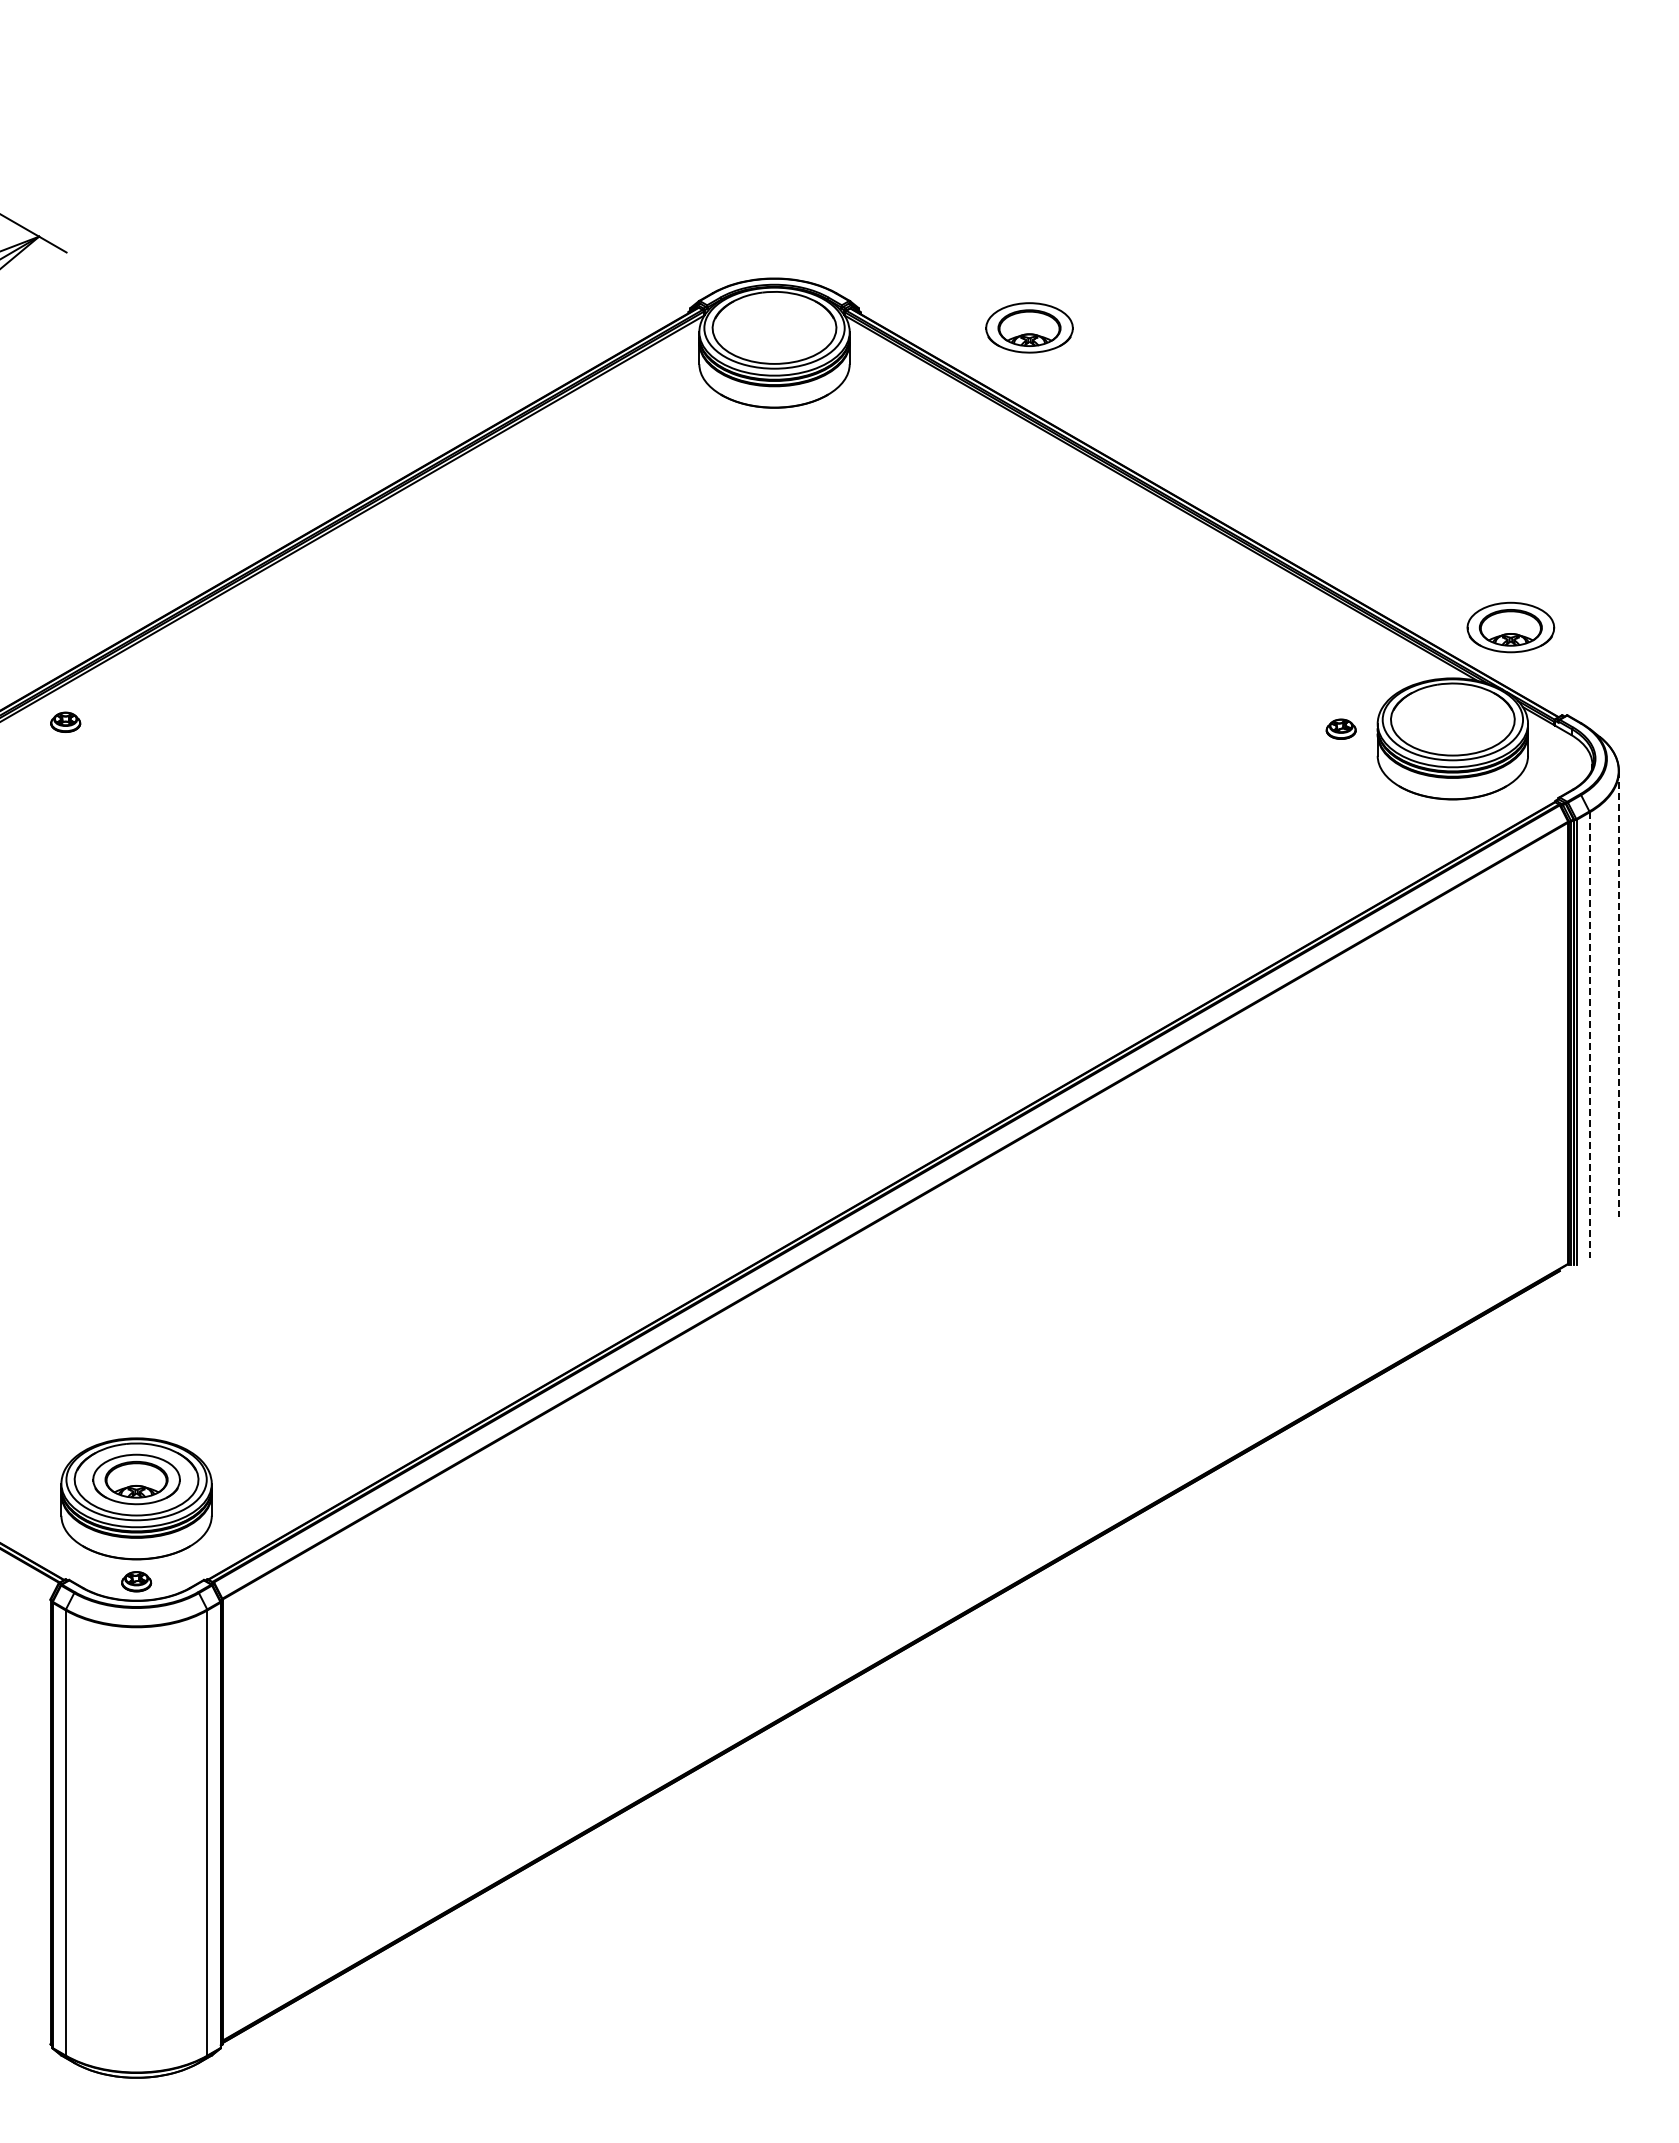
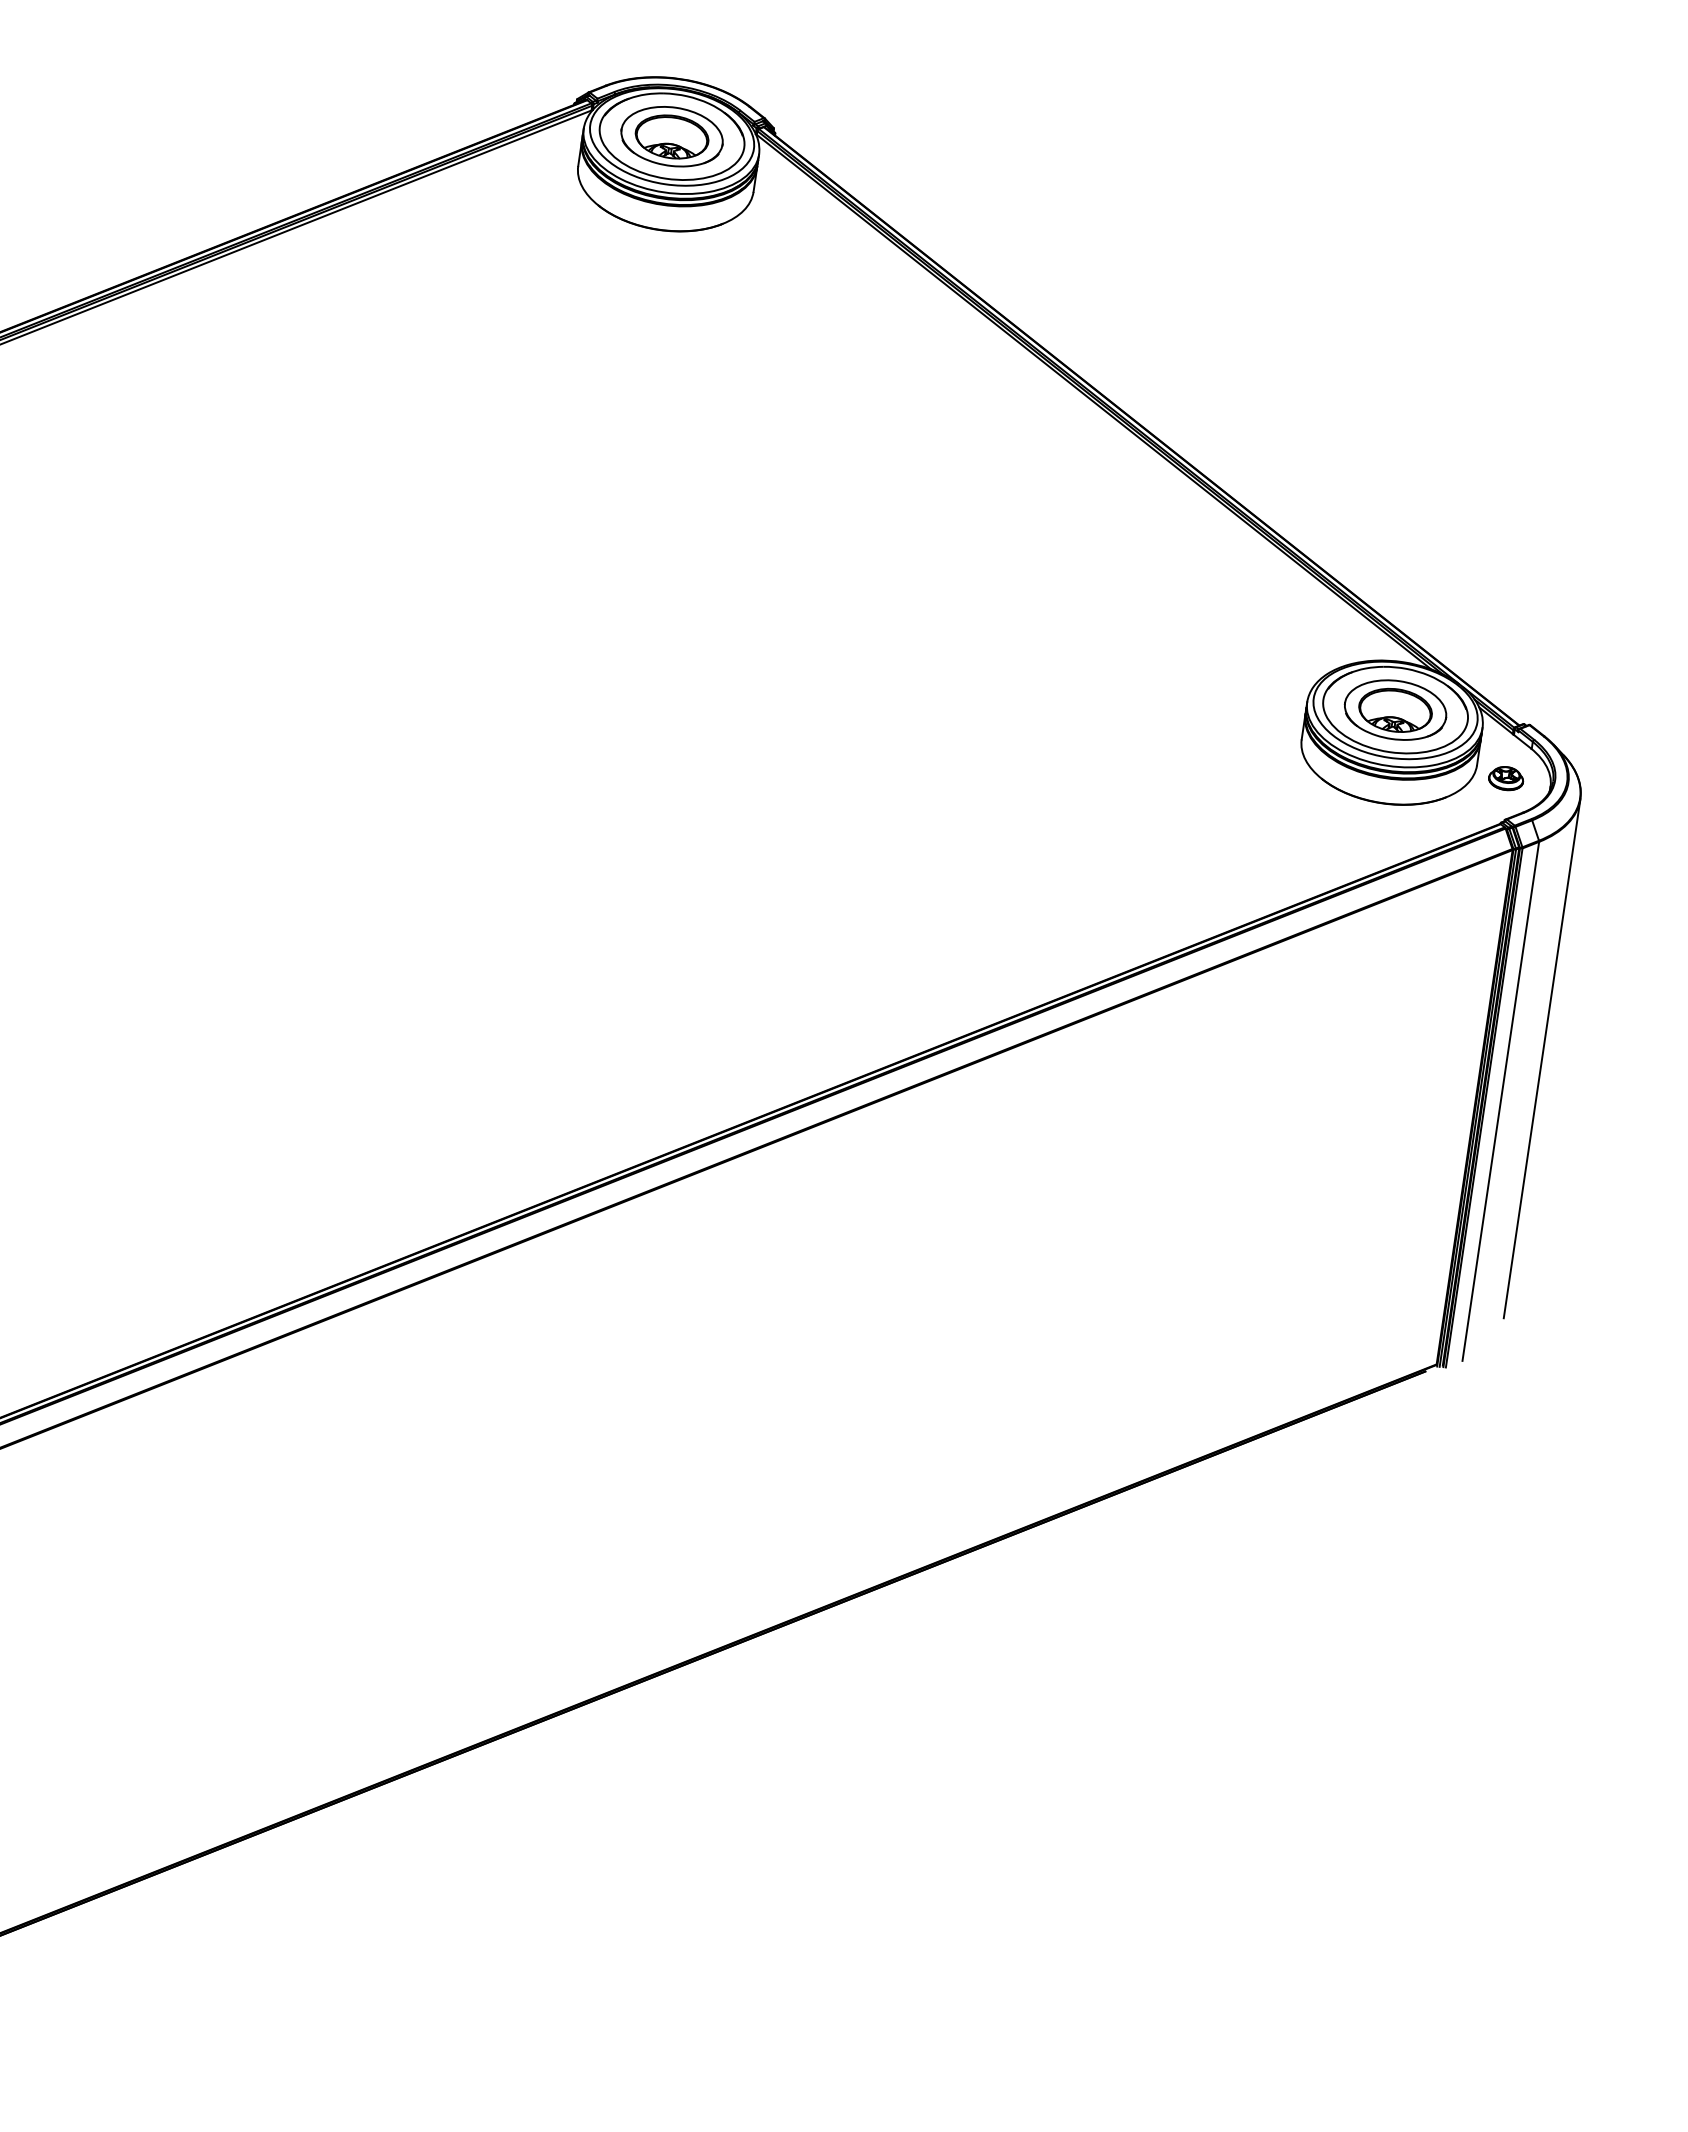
part: (1029, 327) -> (672, 136), moved
part: (1510, 627) -> (1395, 709), moved
part: (1340, 728) -> (1505, 777), moved
line: (1619, 994) -> (1542, 1059), dashed -> solid
line: (1589, 1034) -> (1500, 1100), dashed -> solid

